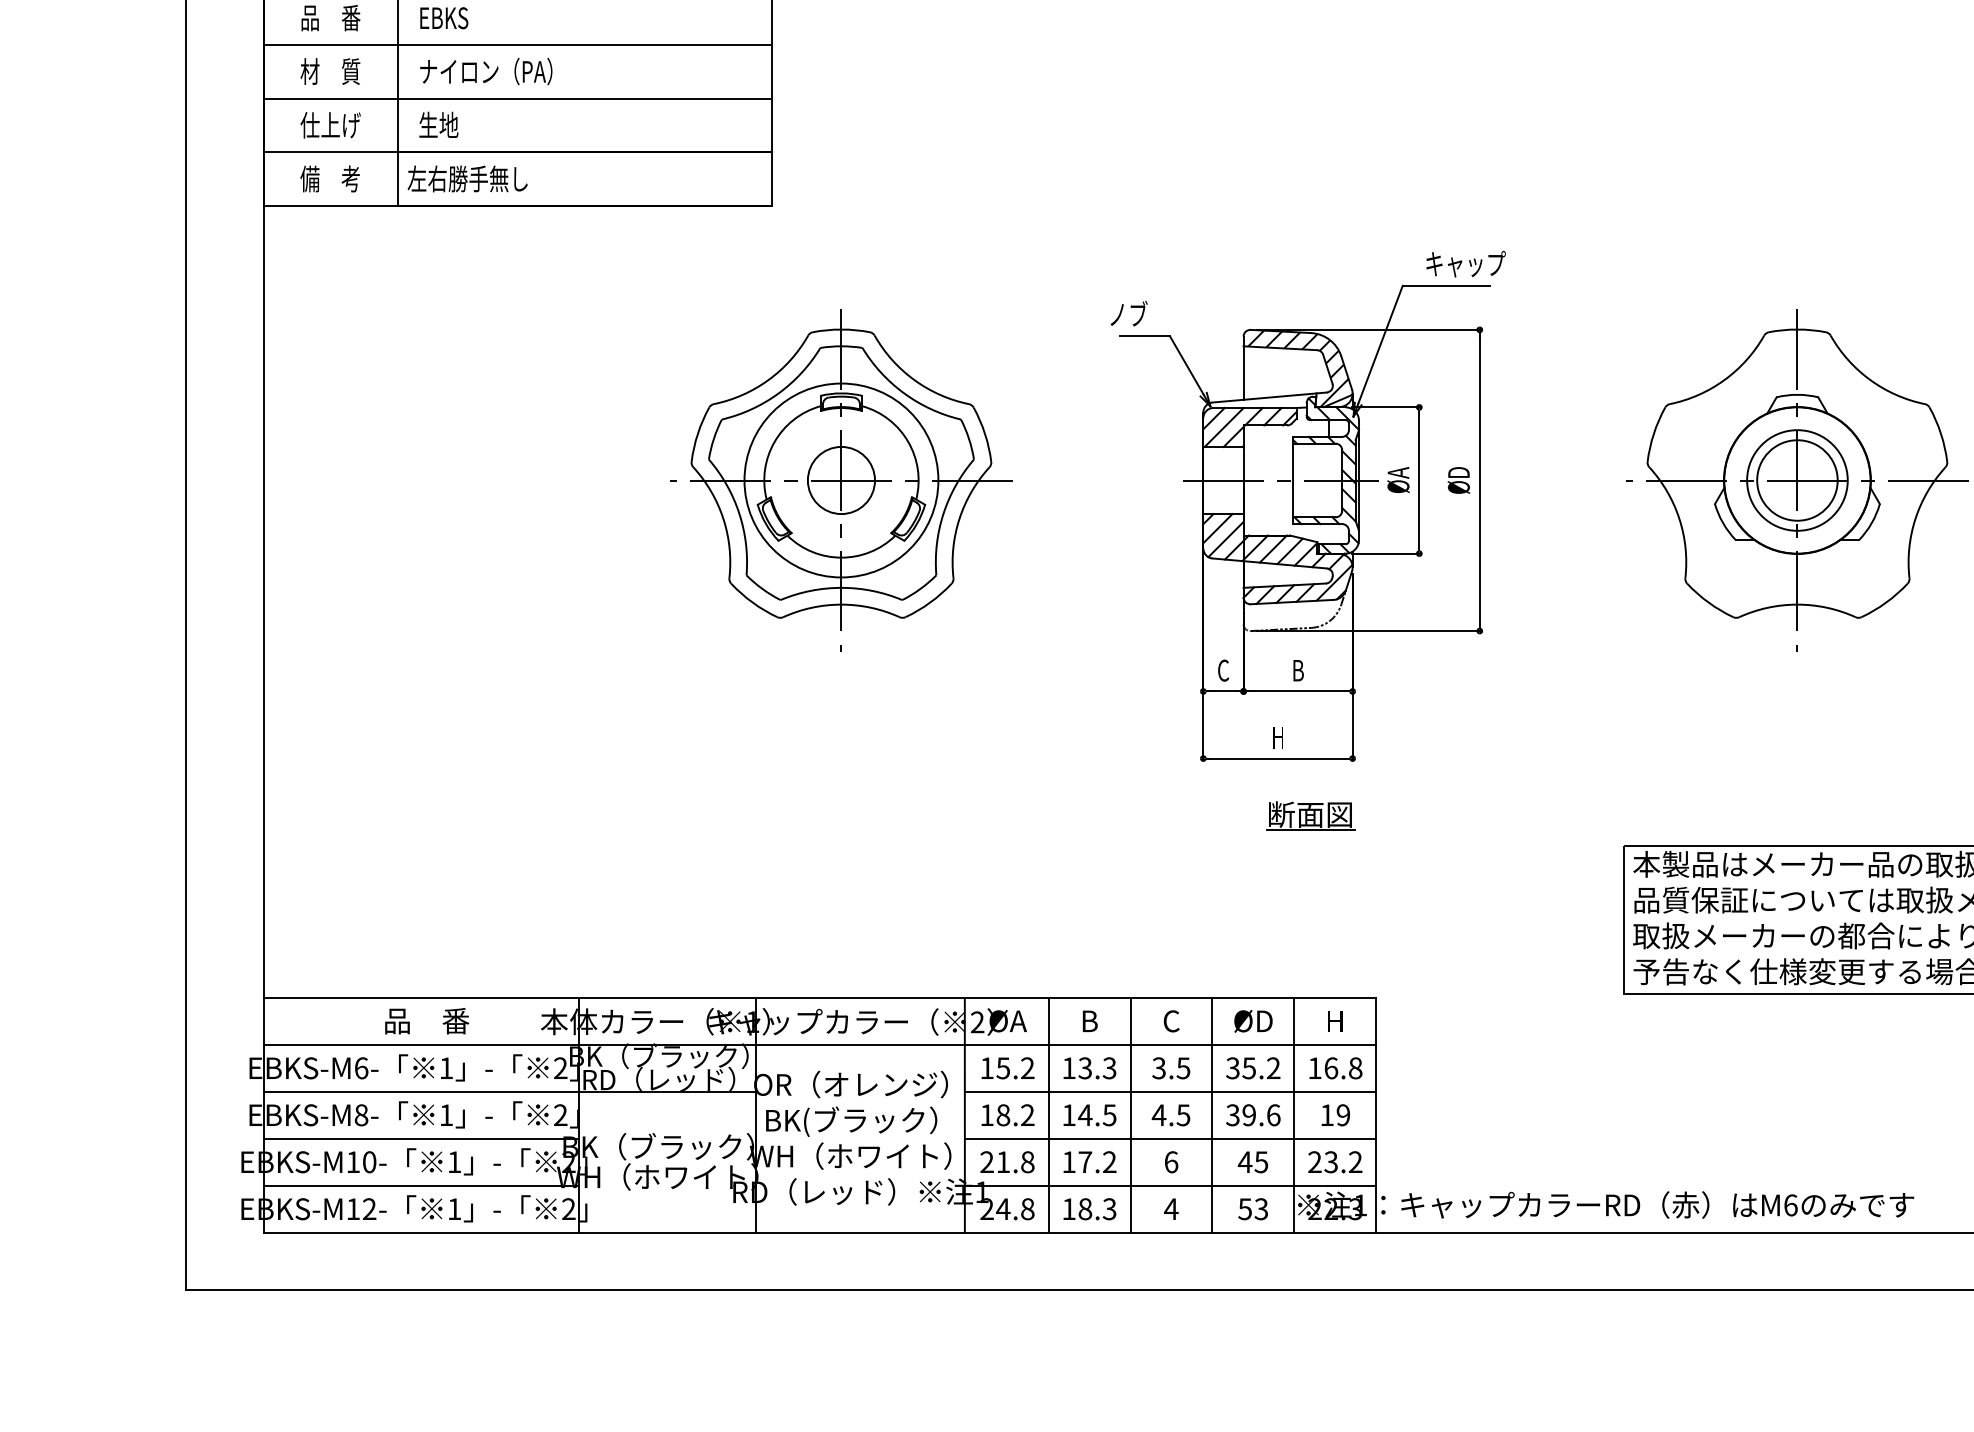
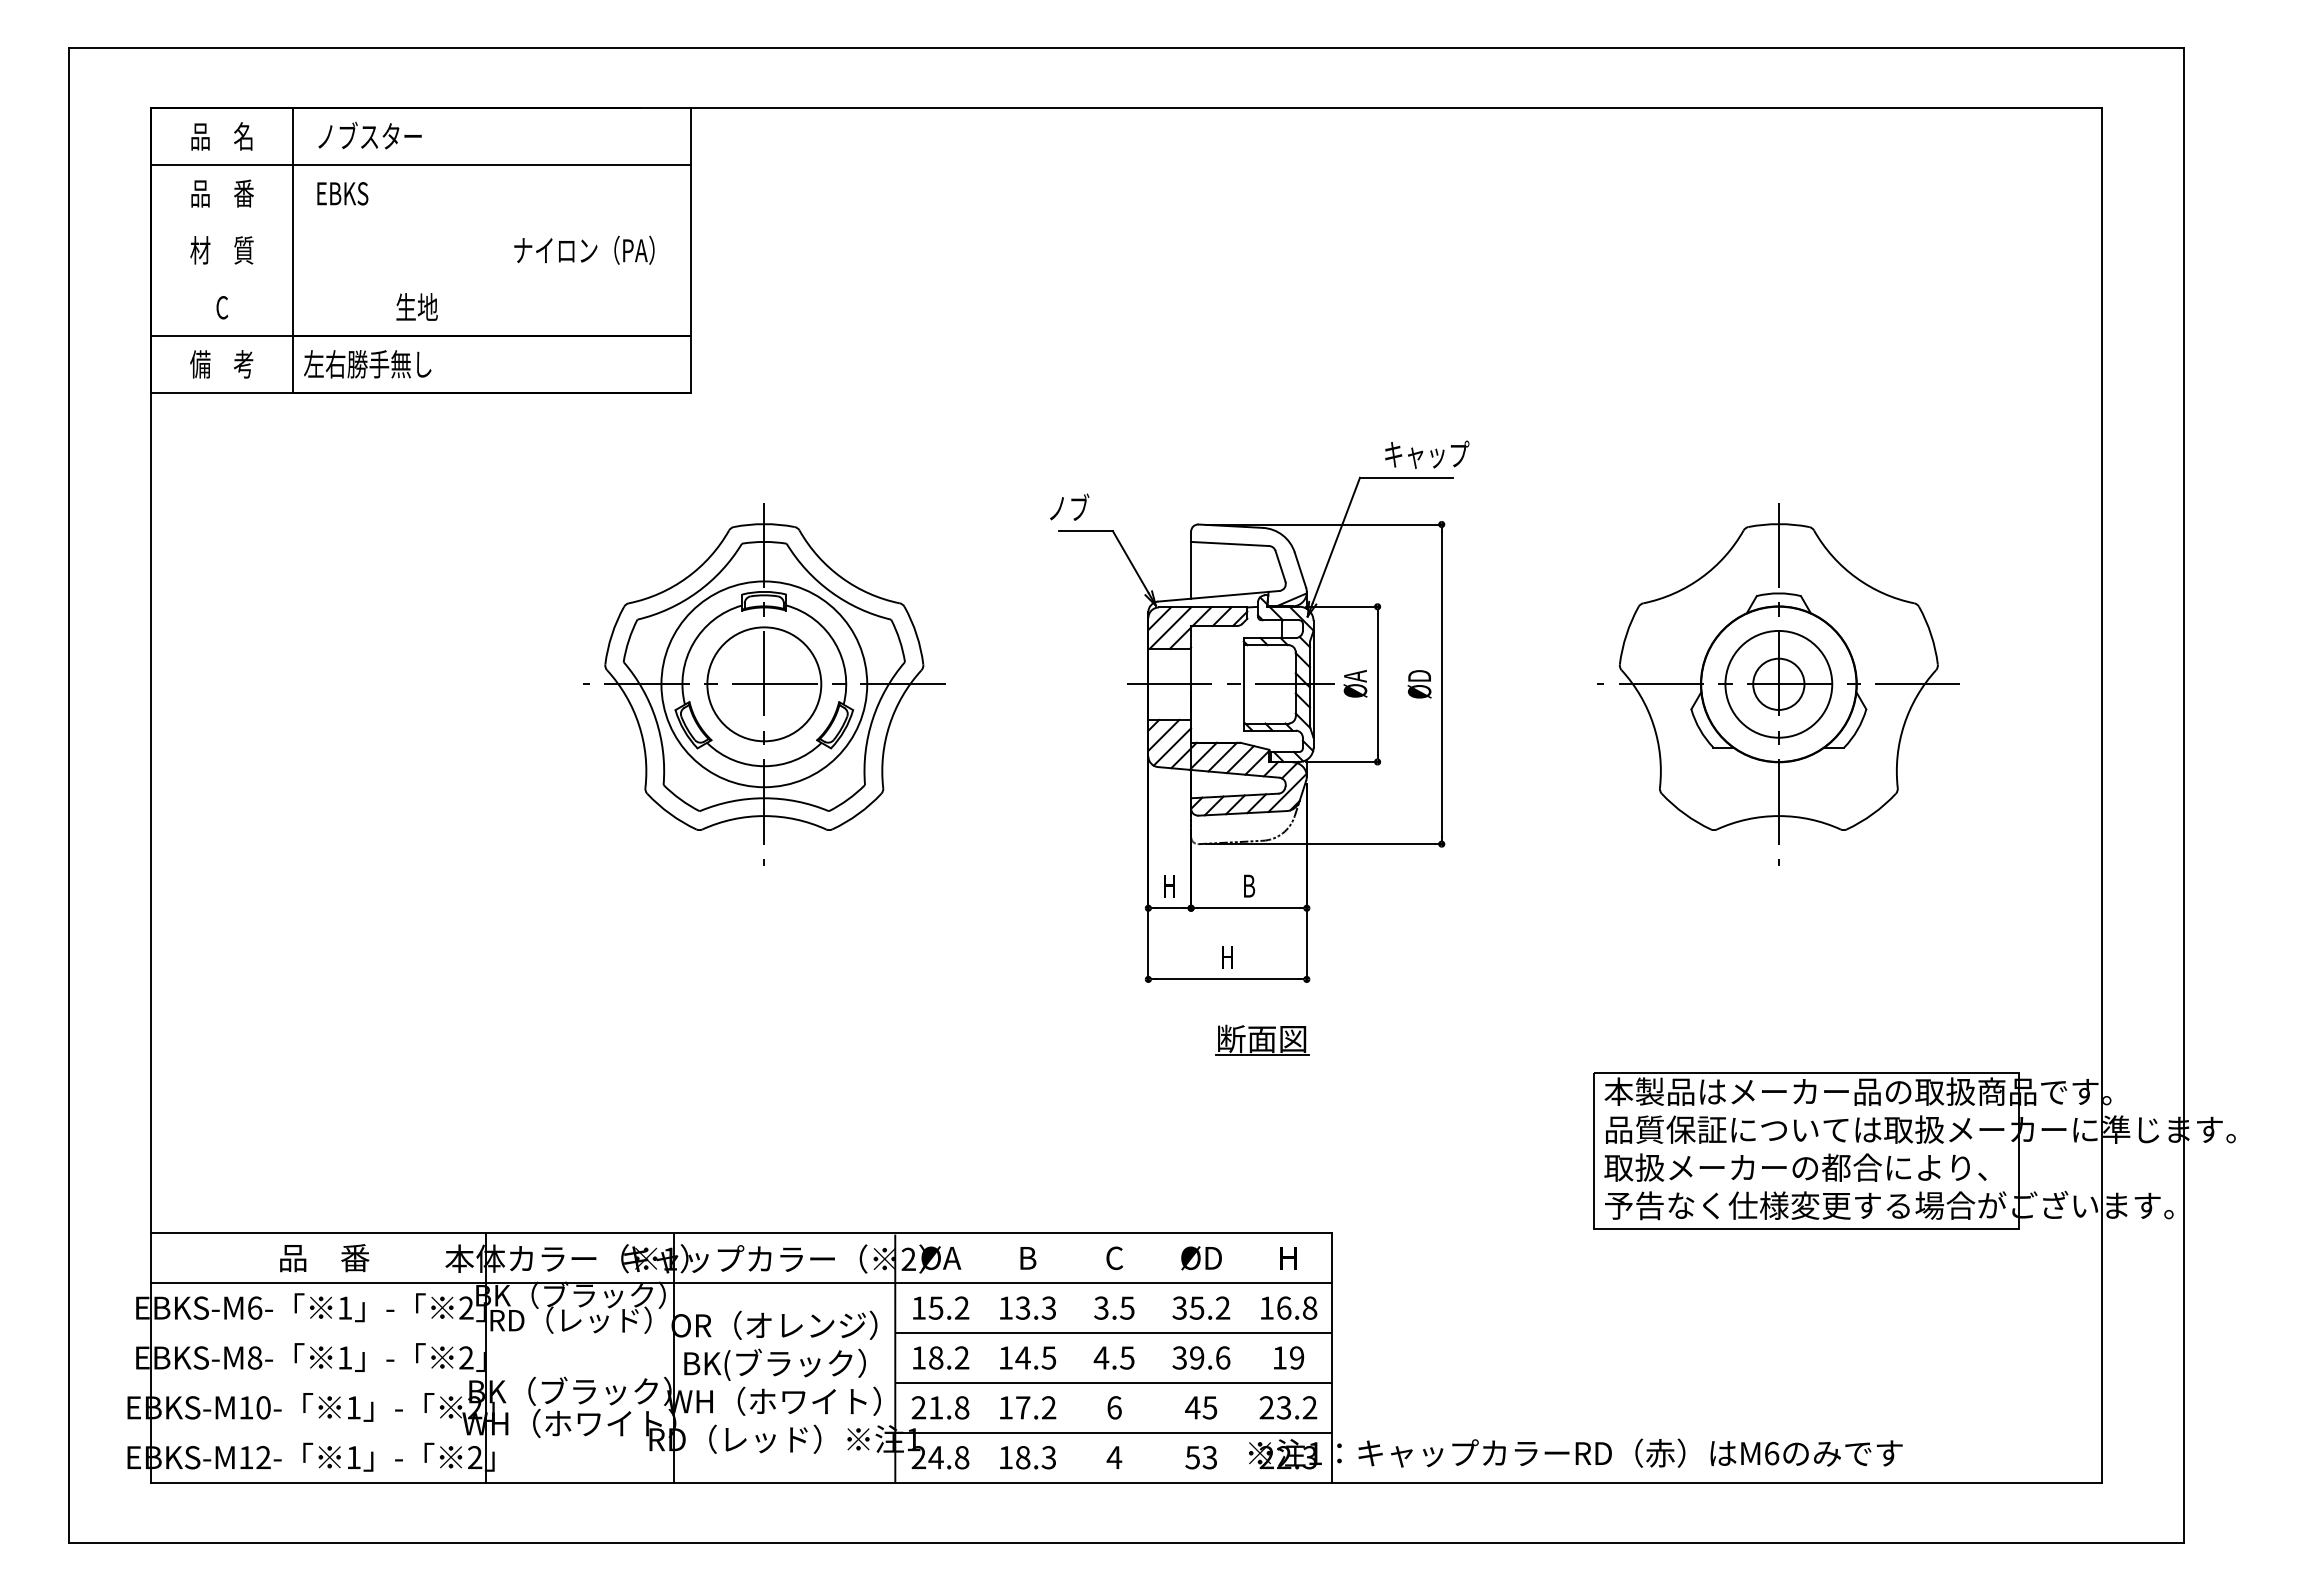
line: (517, 45) -> (420, 222), removed
text: (486, 70) -> (584, 249), moved
line: (517, 99) -> (420, 279), removed
text: (438, 124) -> (416, 306), moved
text: (330, 125) -> (222, 307), 仕上げ -> C
hatch: (1299, 368) -> (1250, 565), removed
circle: (840, 479) -> (763, 683), size x1.6
circle: (1797, 480) -> (1778, 684), size x0.6
text: (1223, 670) -> (1169, 885), C -> H
line: (509, 1092) -> (412, 1333), removed
line: (1049, 1114) -> (985, 1357), removed
line: (1131, 1114) -> (1072, 1357), removed
line: (1211, 1114) -> (1157, 1357), removed
line: (1293, 1114) -> (1244, 1357), removed
line: (421, 1138) -> (318, 1382), removed
line: (421, 1185) -> (318, 1432), removed

